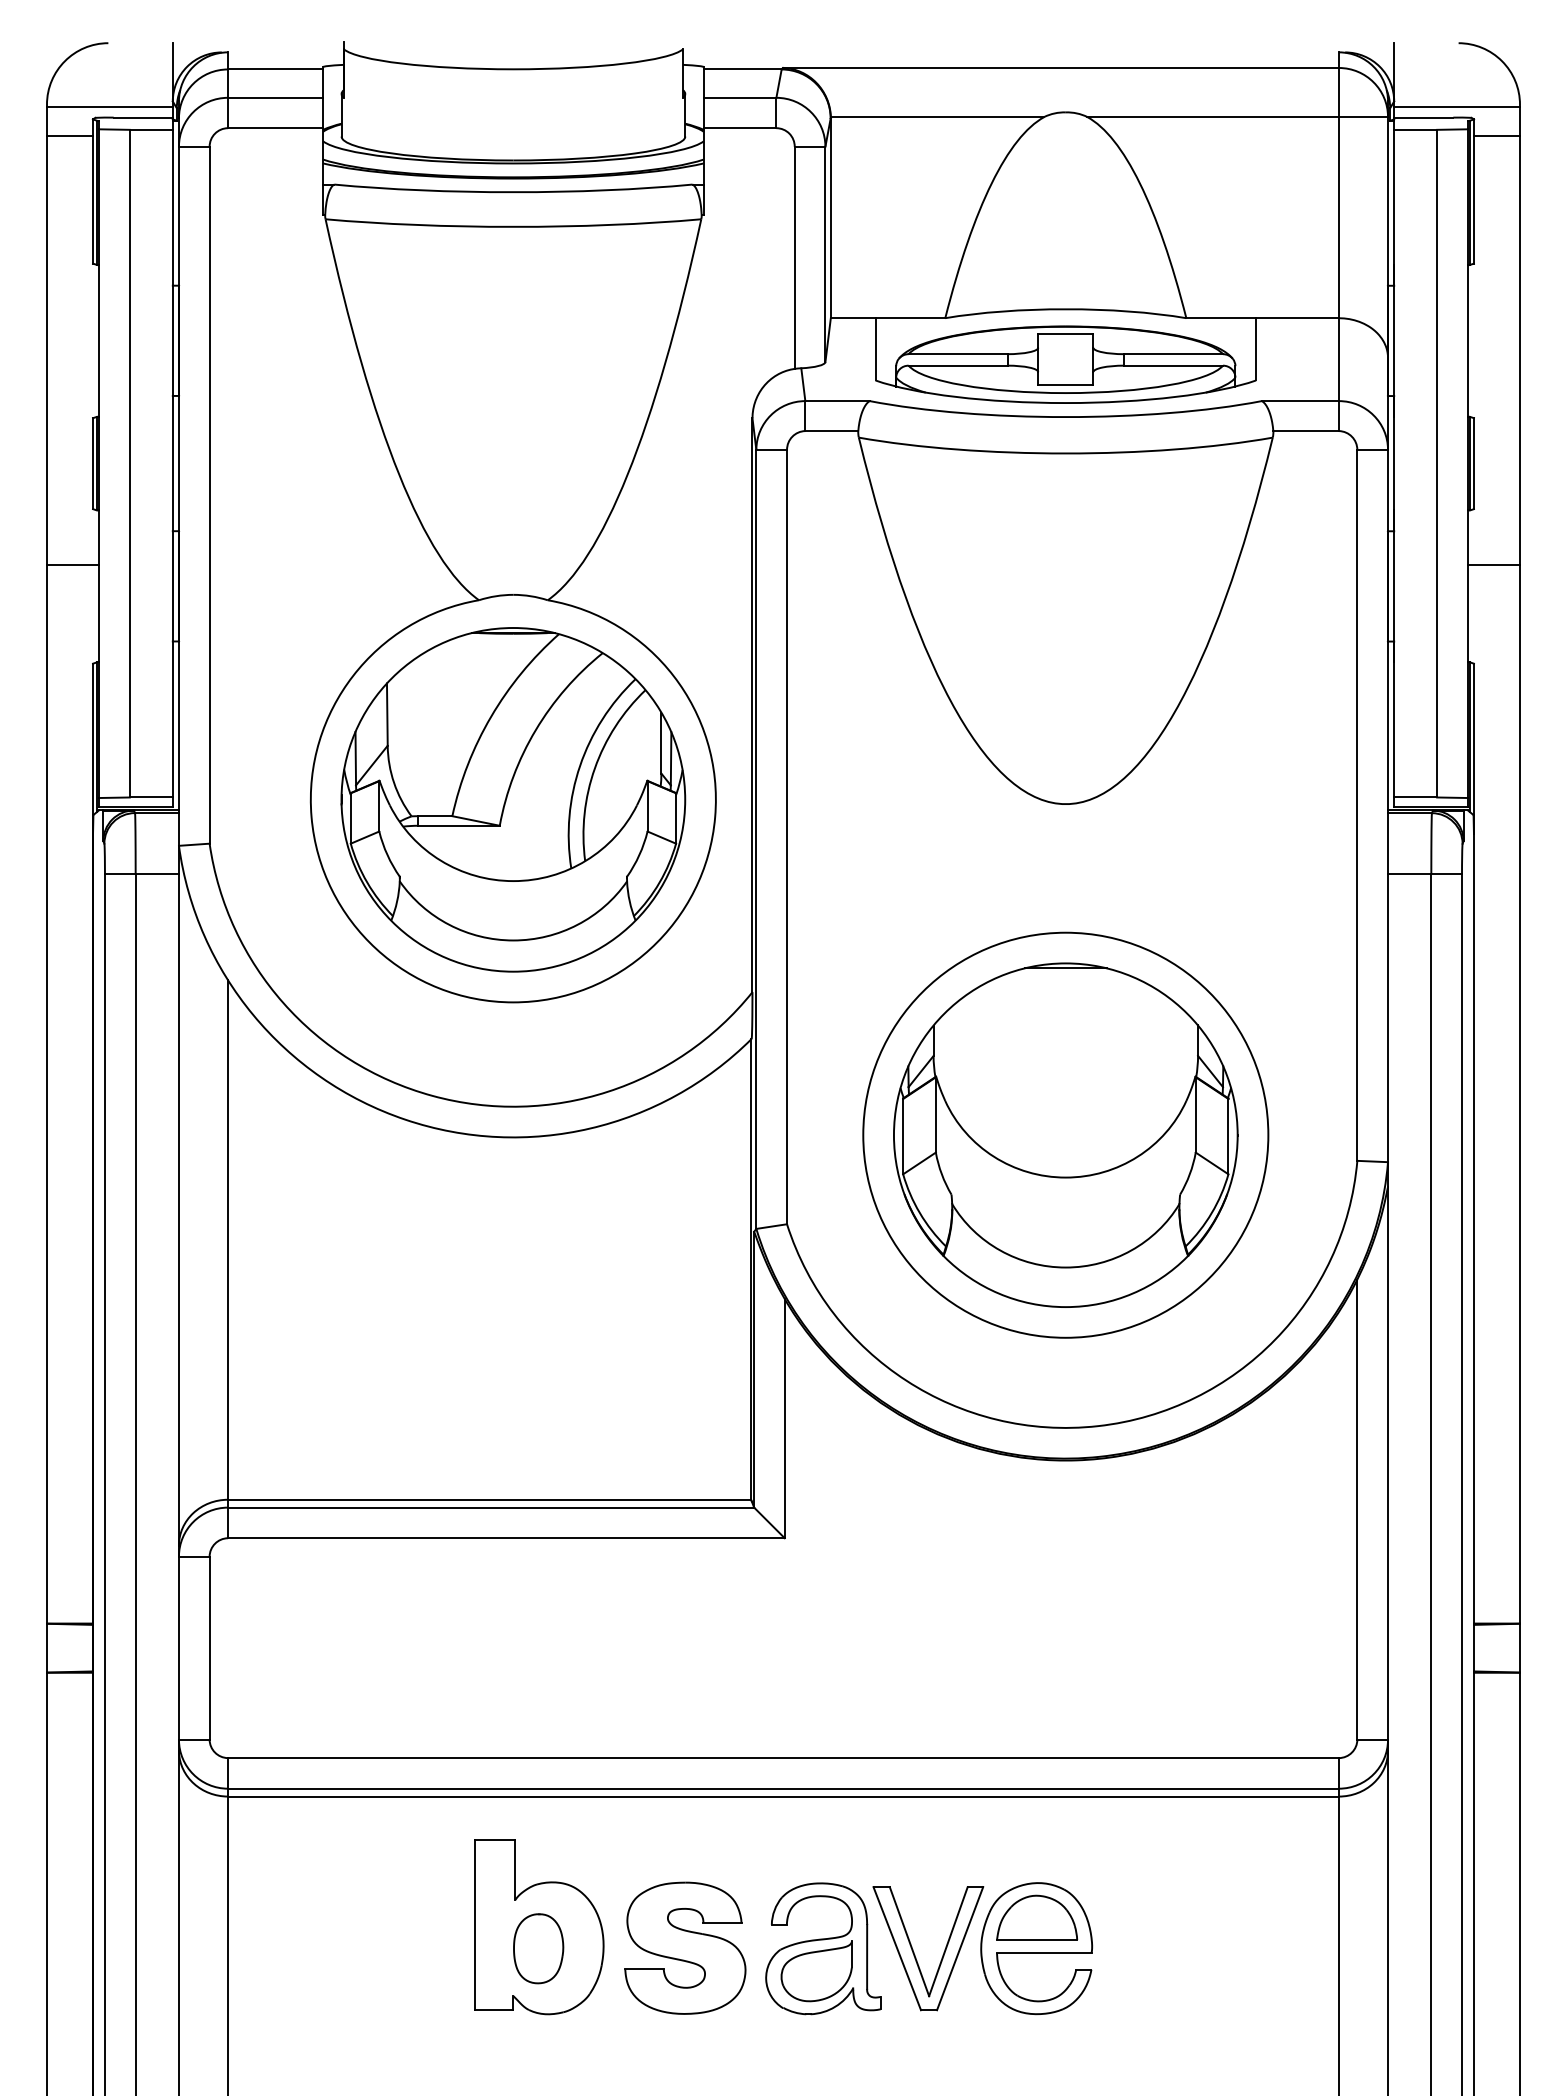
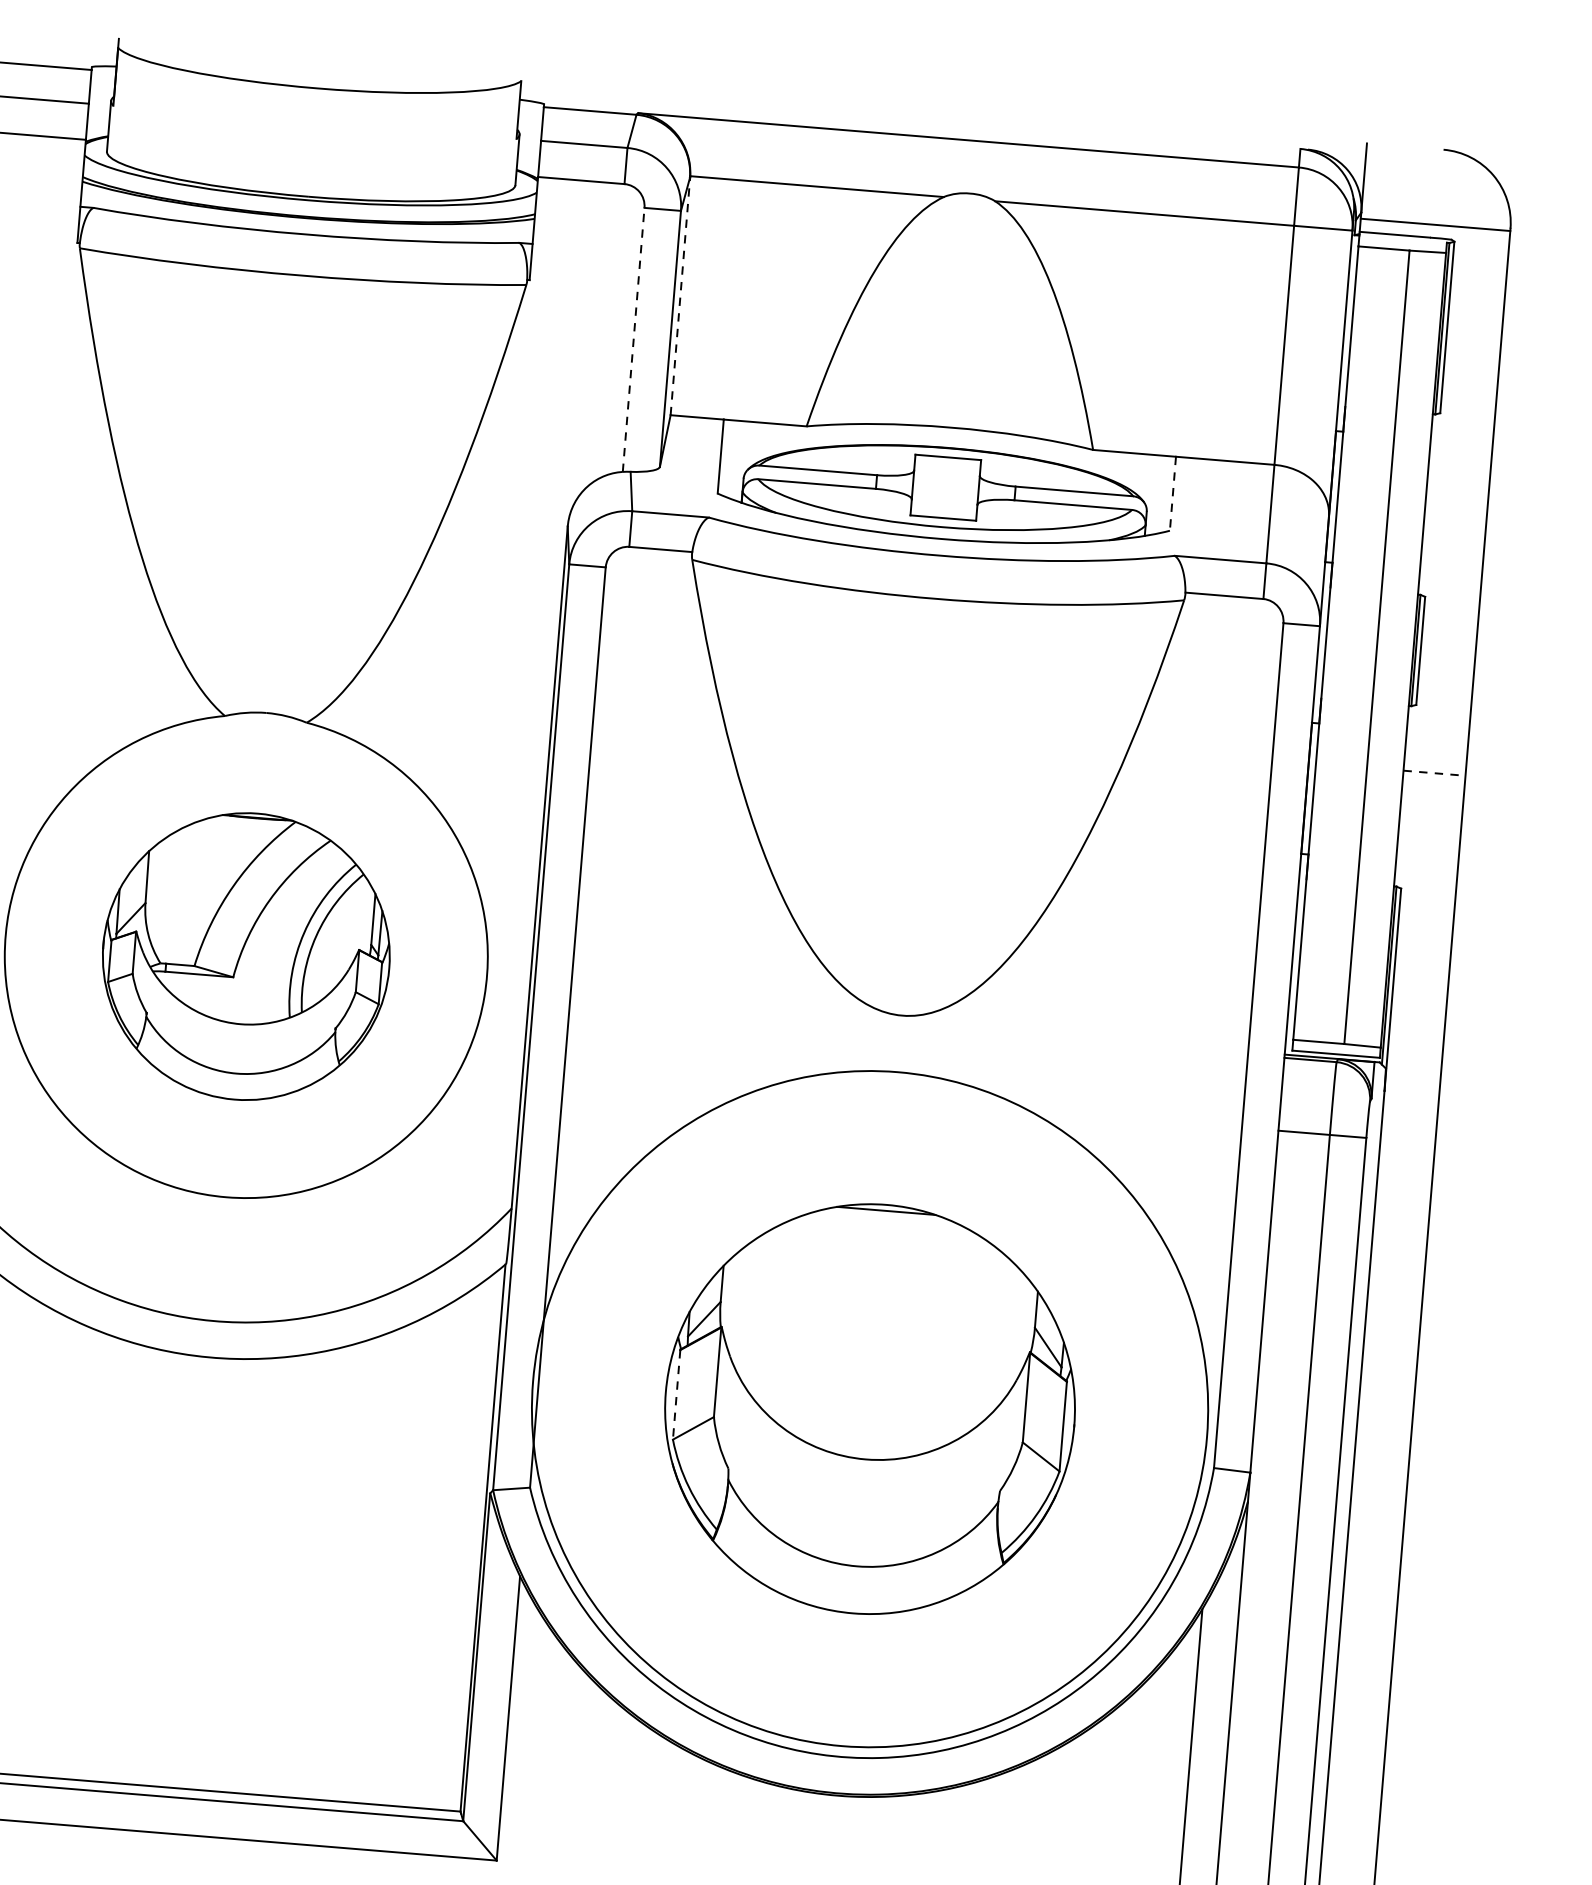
line: (1496, 135) -> (1479, 263), removed
line: (830, 218) -> (679, 296), solid -> dashed
line: (794, 257) -> (633, 339), solid -> dashed
line: (1256, 349) -> (1173, 493), solid -> dashed
line: (1494, 564) -> (1435, 772), solid -> dashed
part: (513, 799) -> (246, 956), size x0.7
circle: (1065, 1134) -> (869, 1408), size x1.4
line: (903, 1136) -> (677, 1394), solid -> dashed

